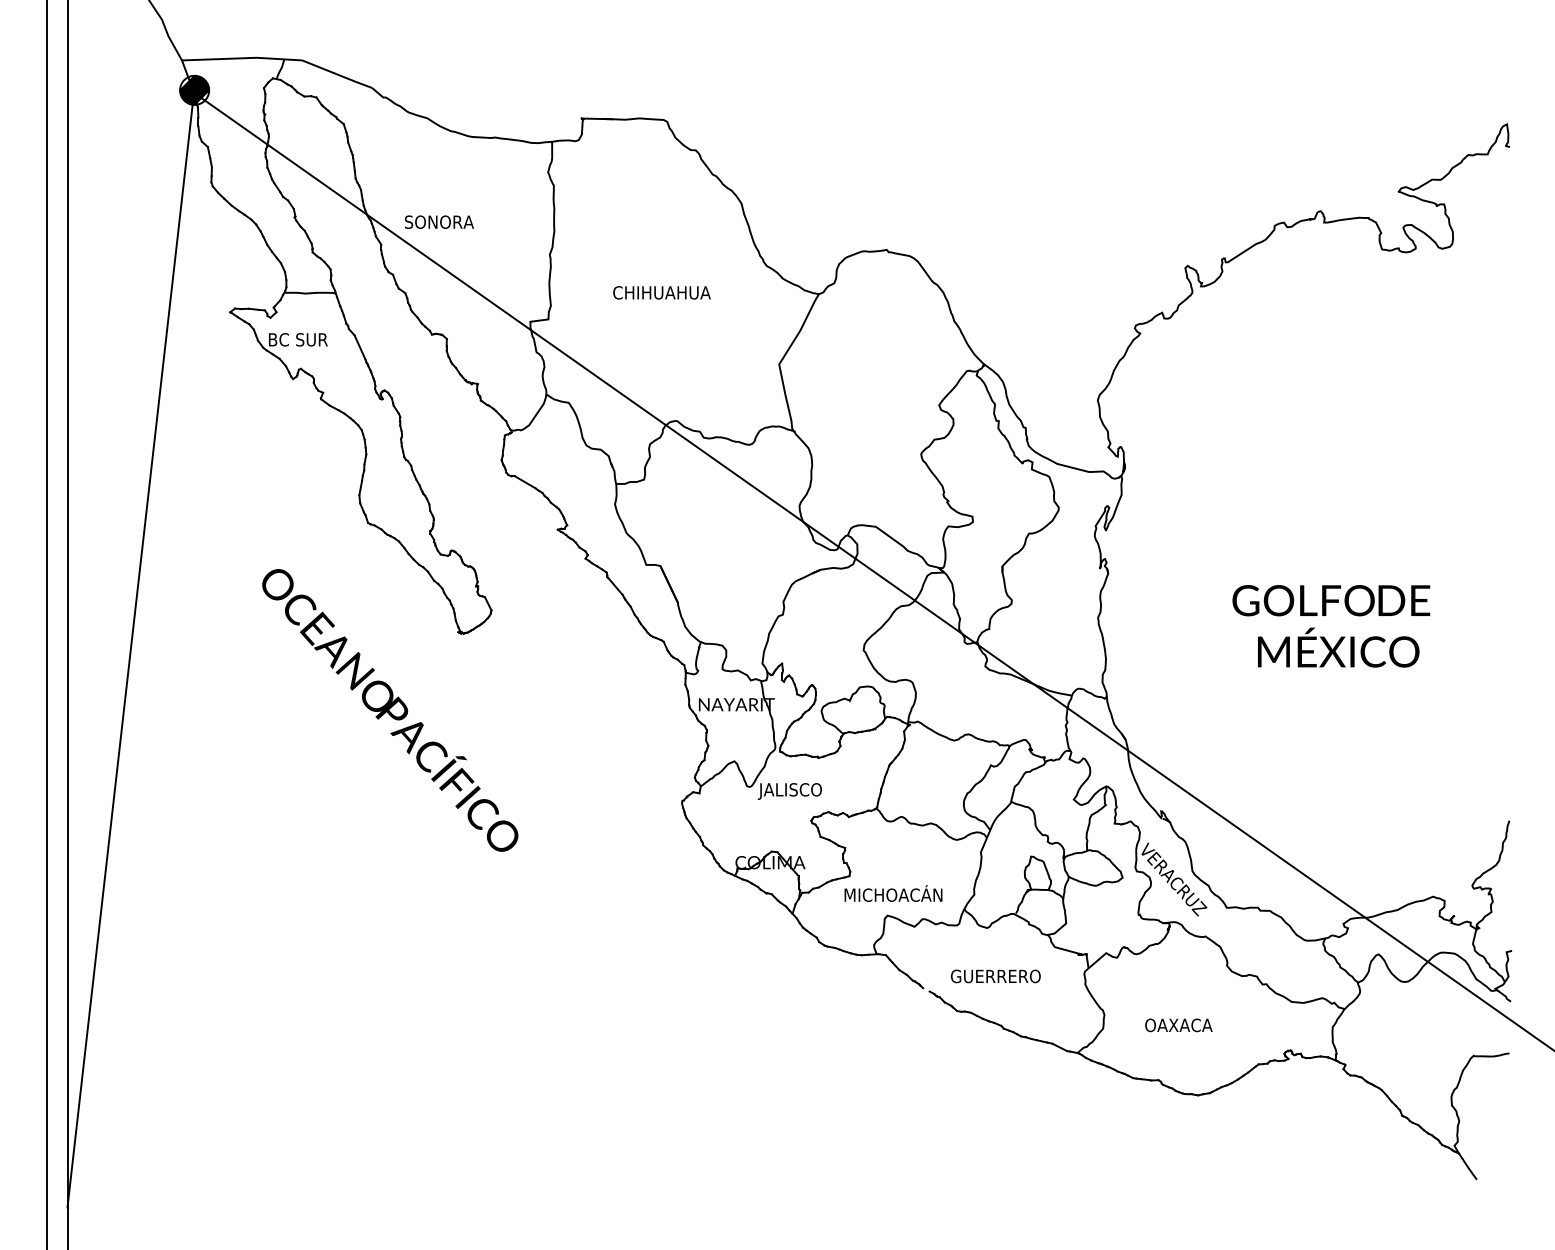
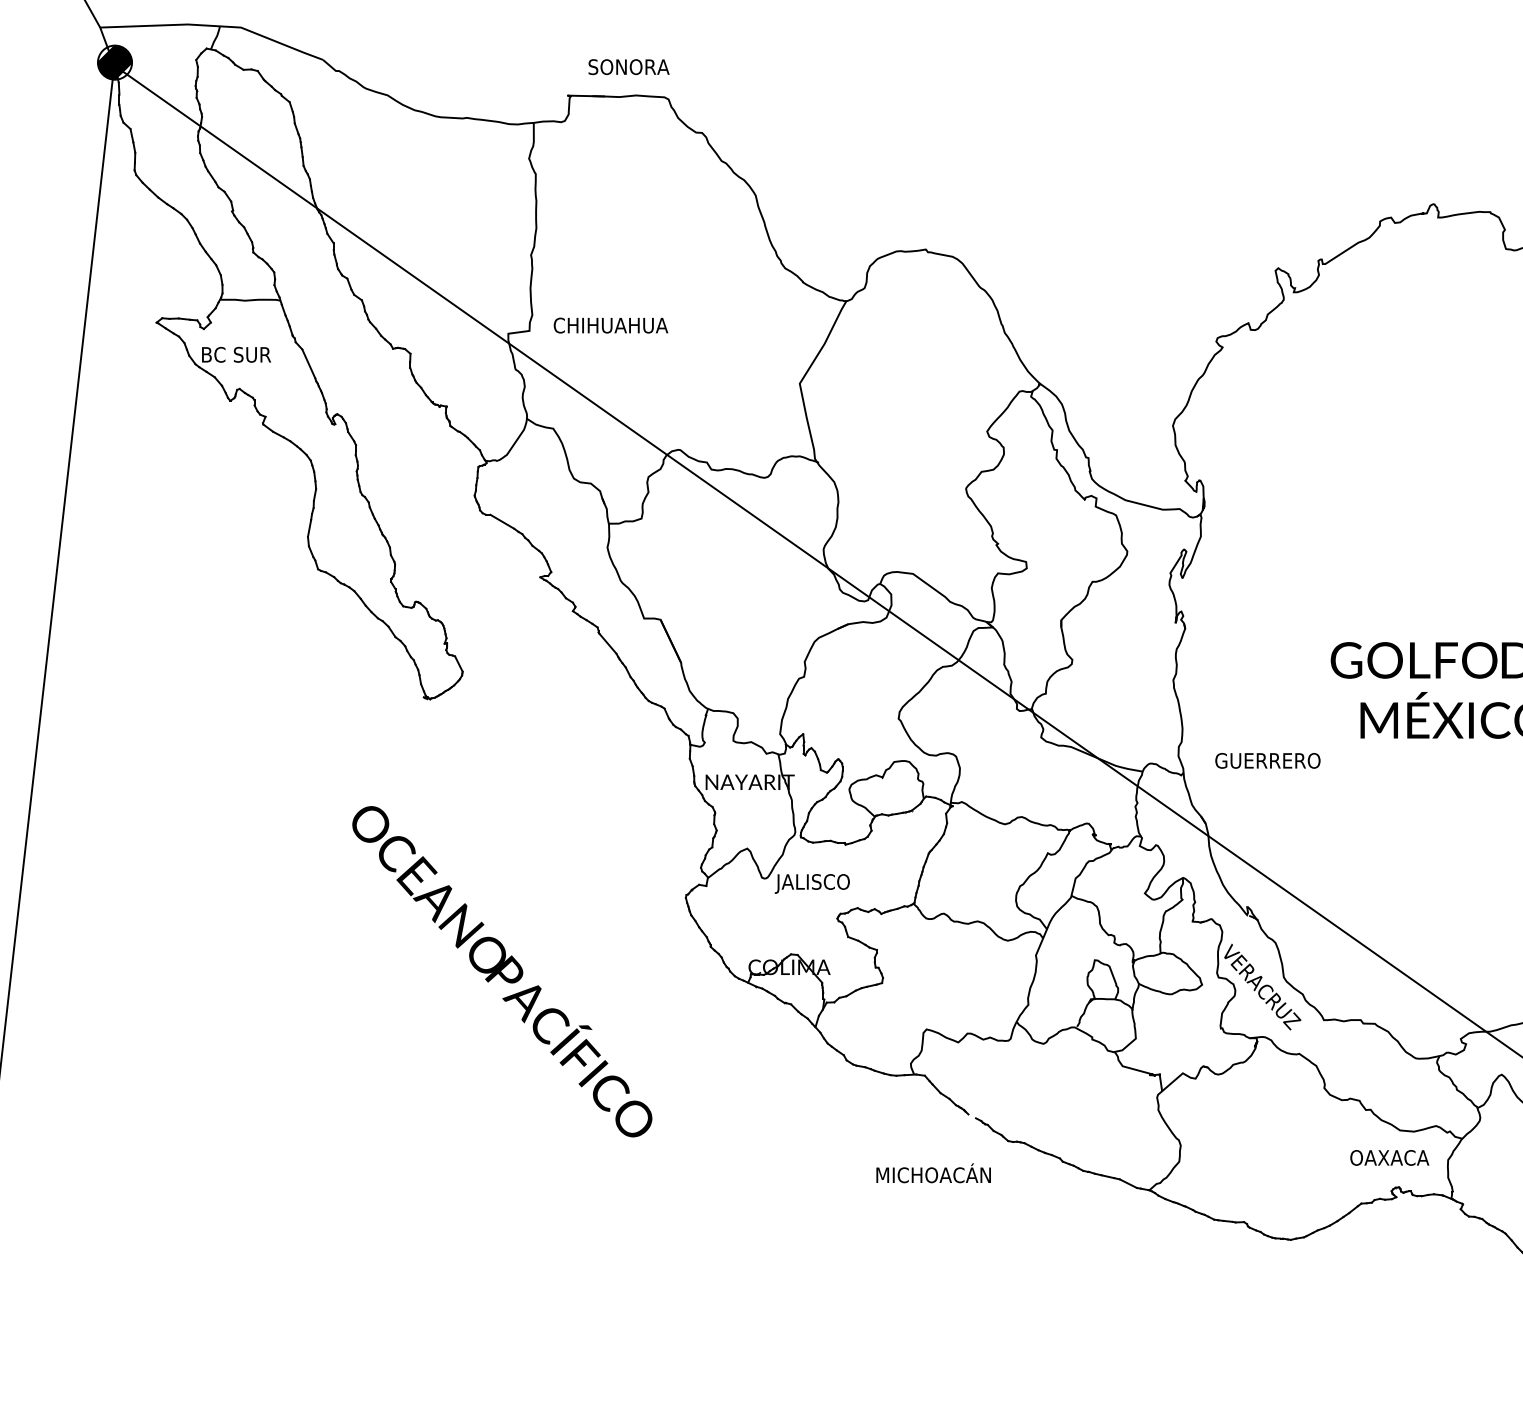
text: (439, 221) -> (629, 66), moved
text: (661, 292) -> (610, 325), moved
text: (390, 710) -> (502, 971), moved
text: (893, 893) -> (933, 1173), moved
text: (995, 976) -> (1267, 760), moved
text: (1178, 1025) -> (1389, 1158), moved

